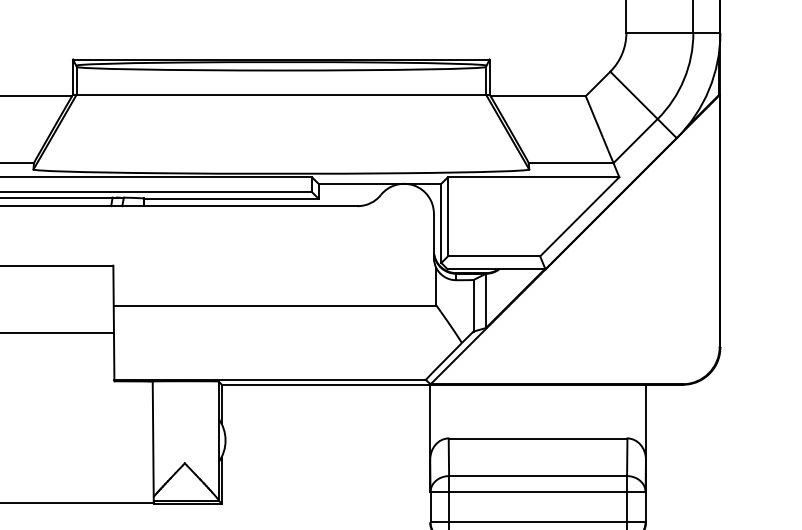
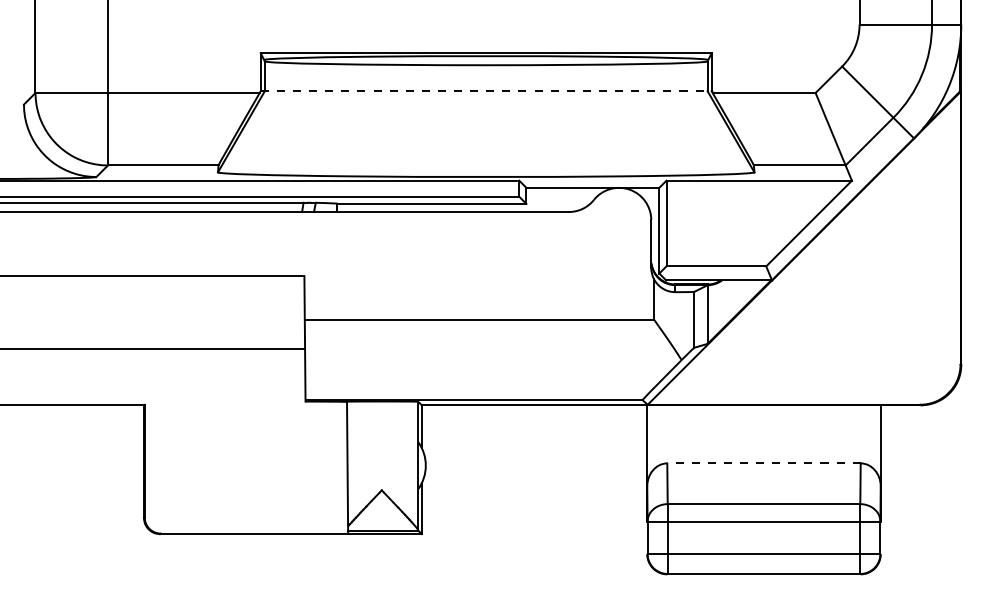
line: (281, 94) -> (486, 91), solid -> dashed
line: (538, 438) -> (764, 463), solid -> dashed

